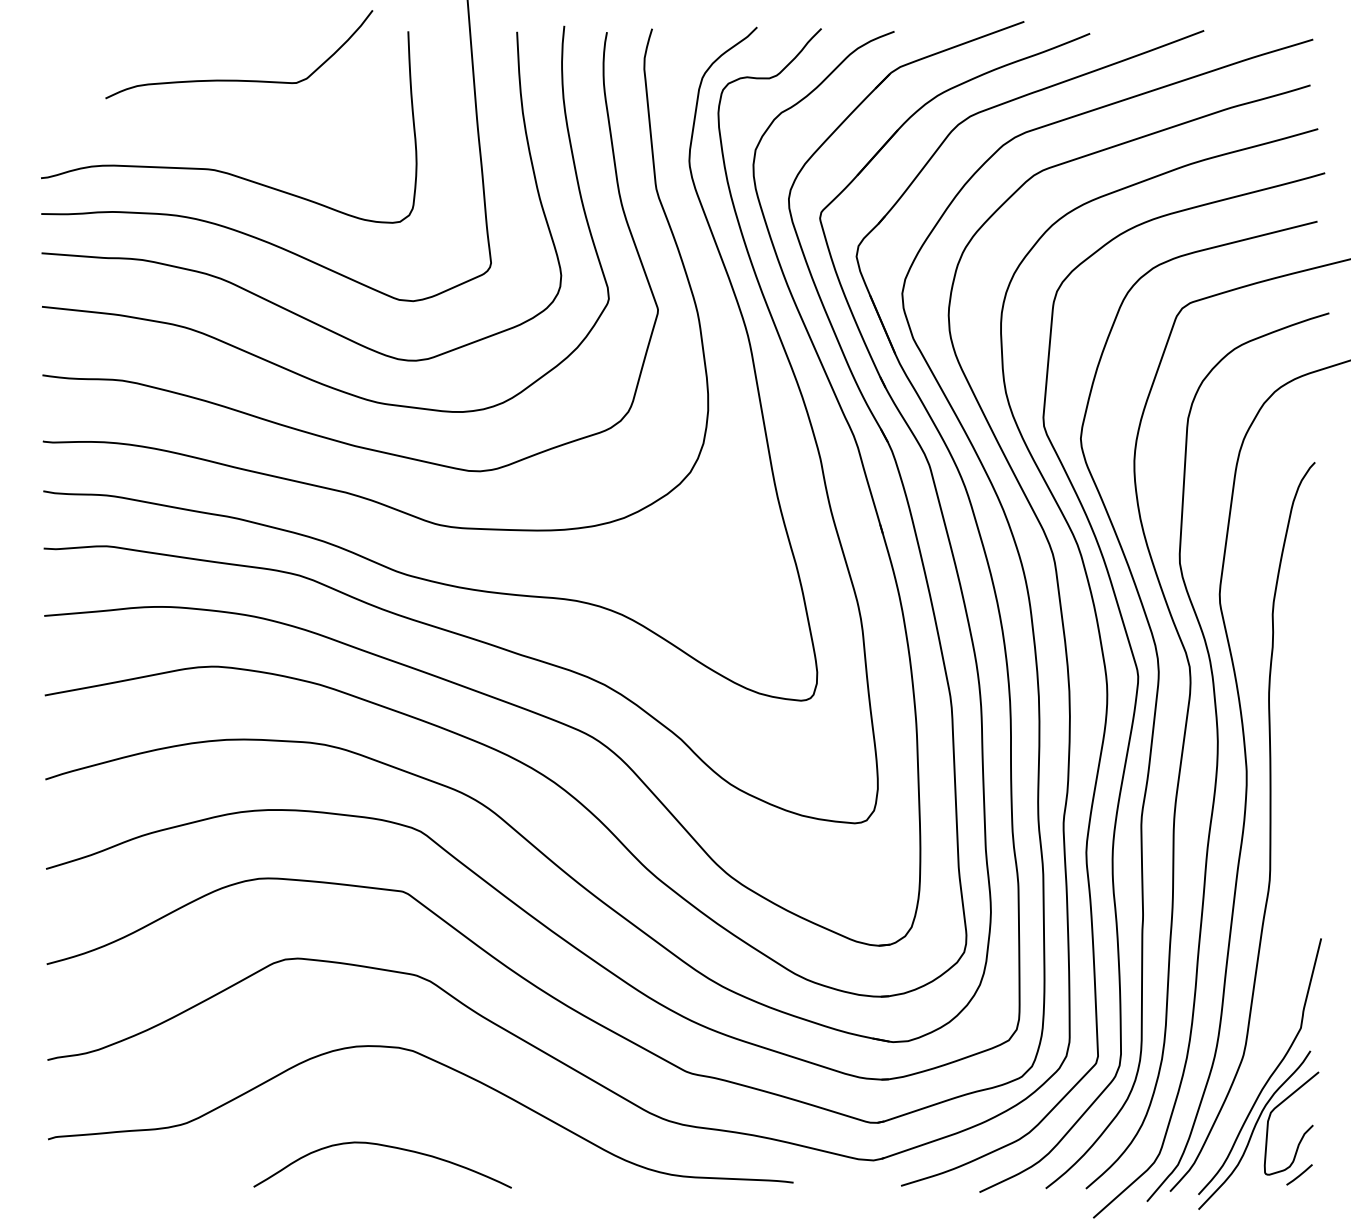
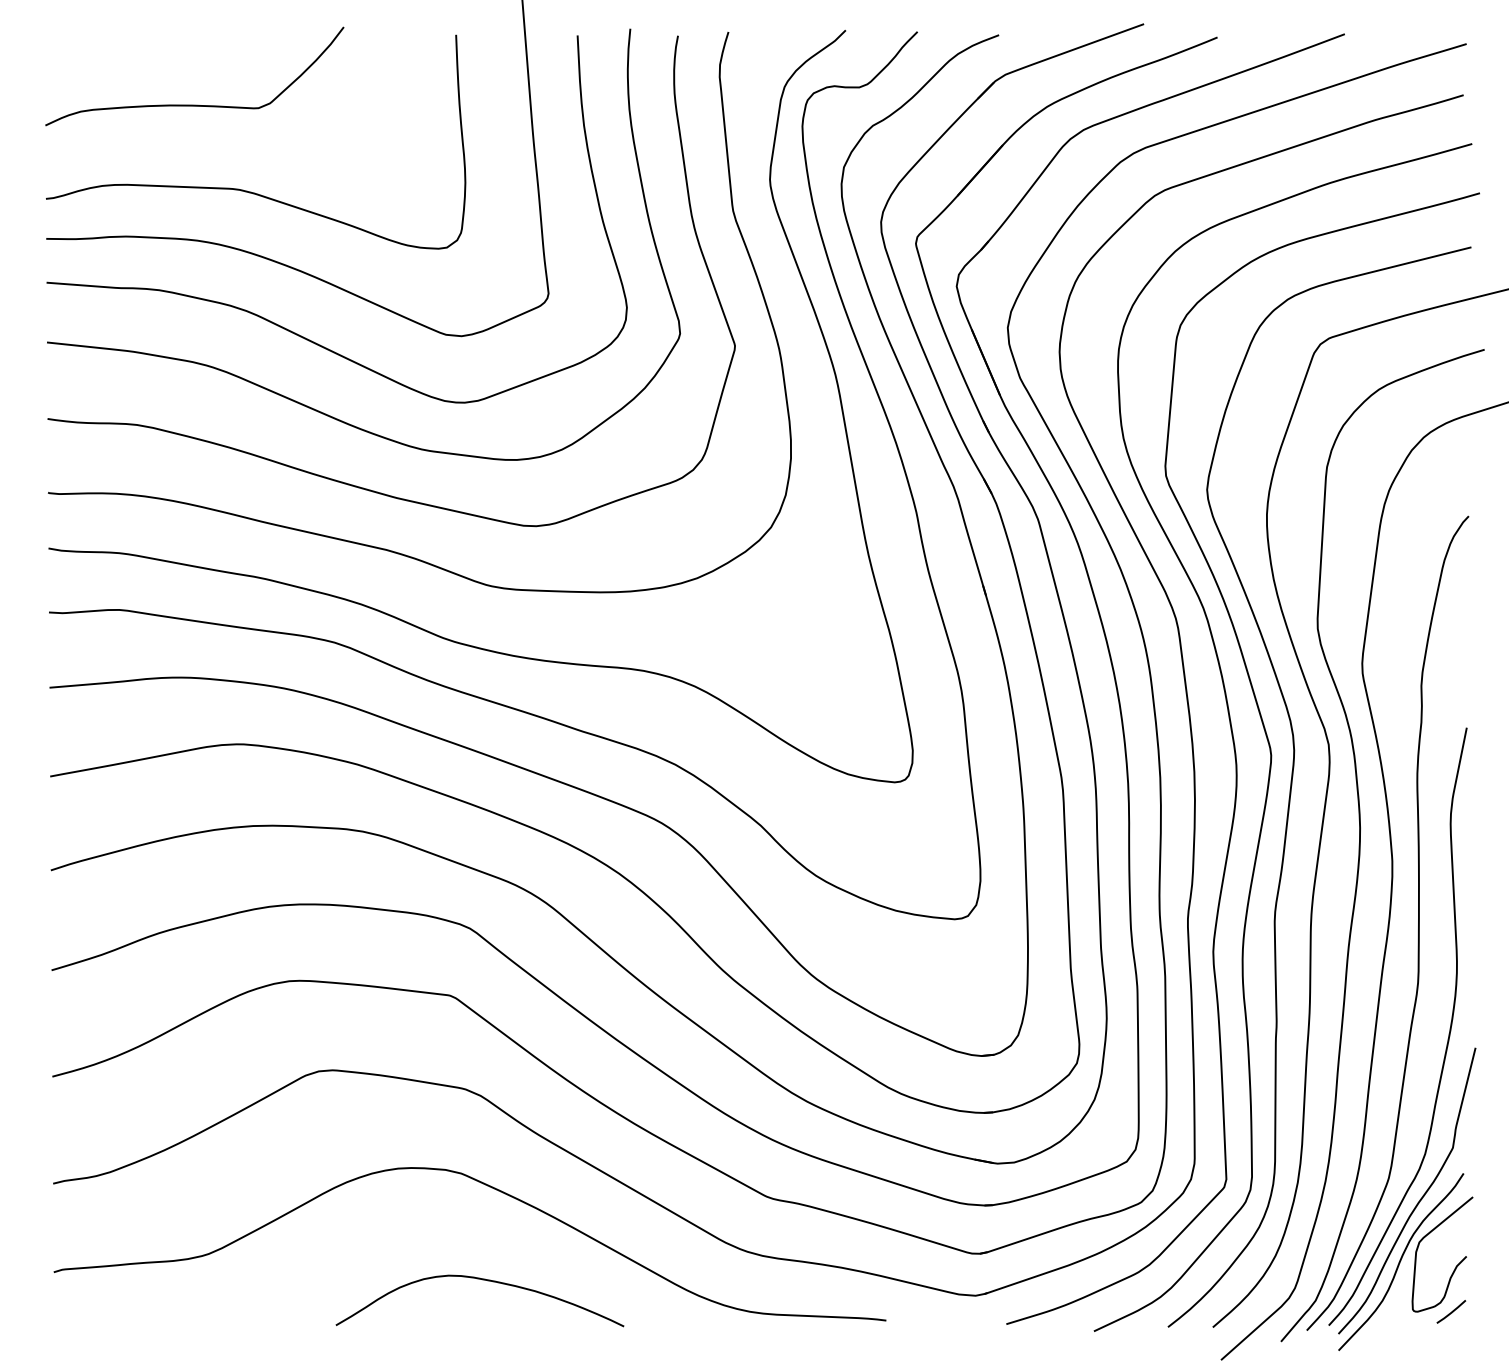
curve: (239, 79) -> (195, 104), moved
curve: (1296, 927) -> (1447, 1035), added
curve: (387, 1147) -> (485, 1281), moved

